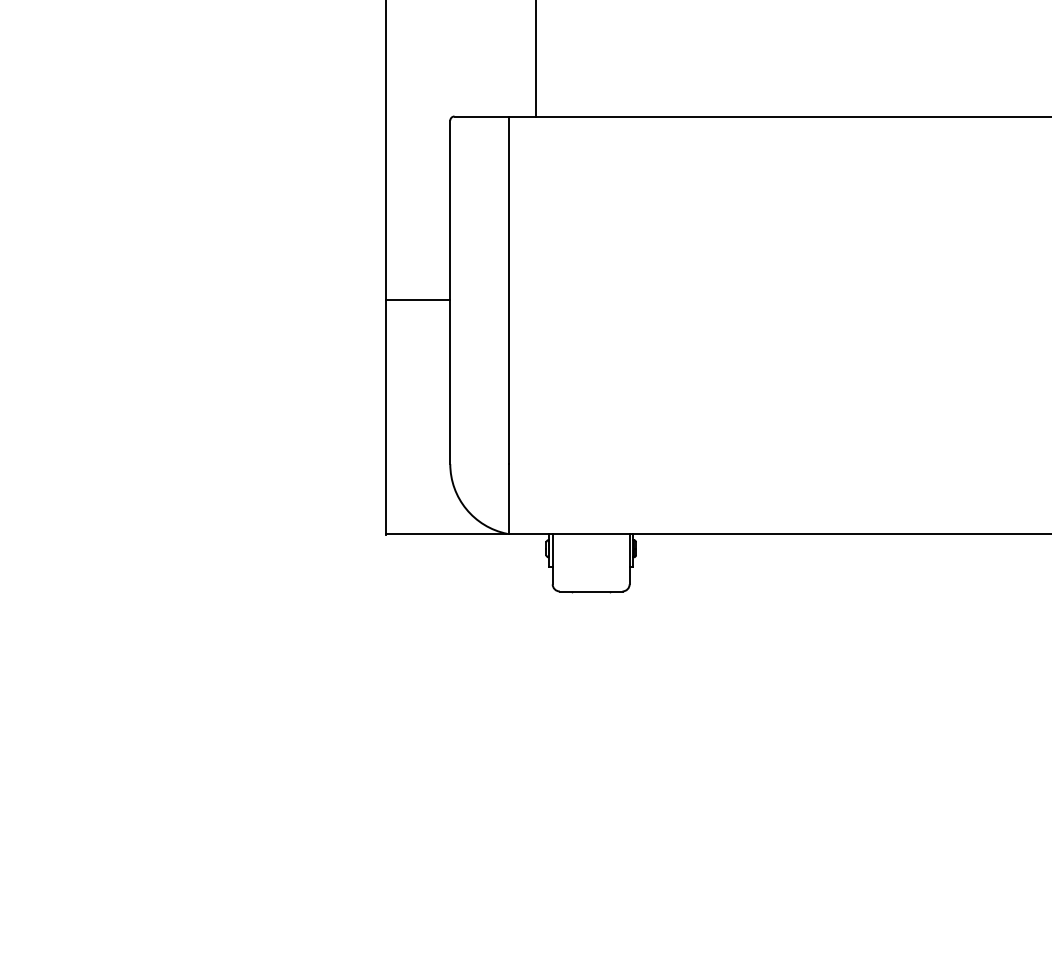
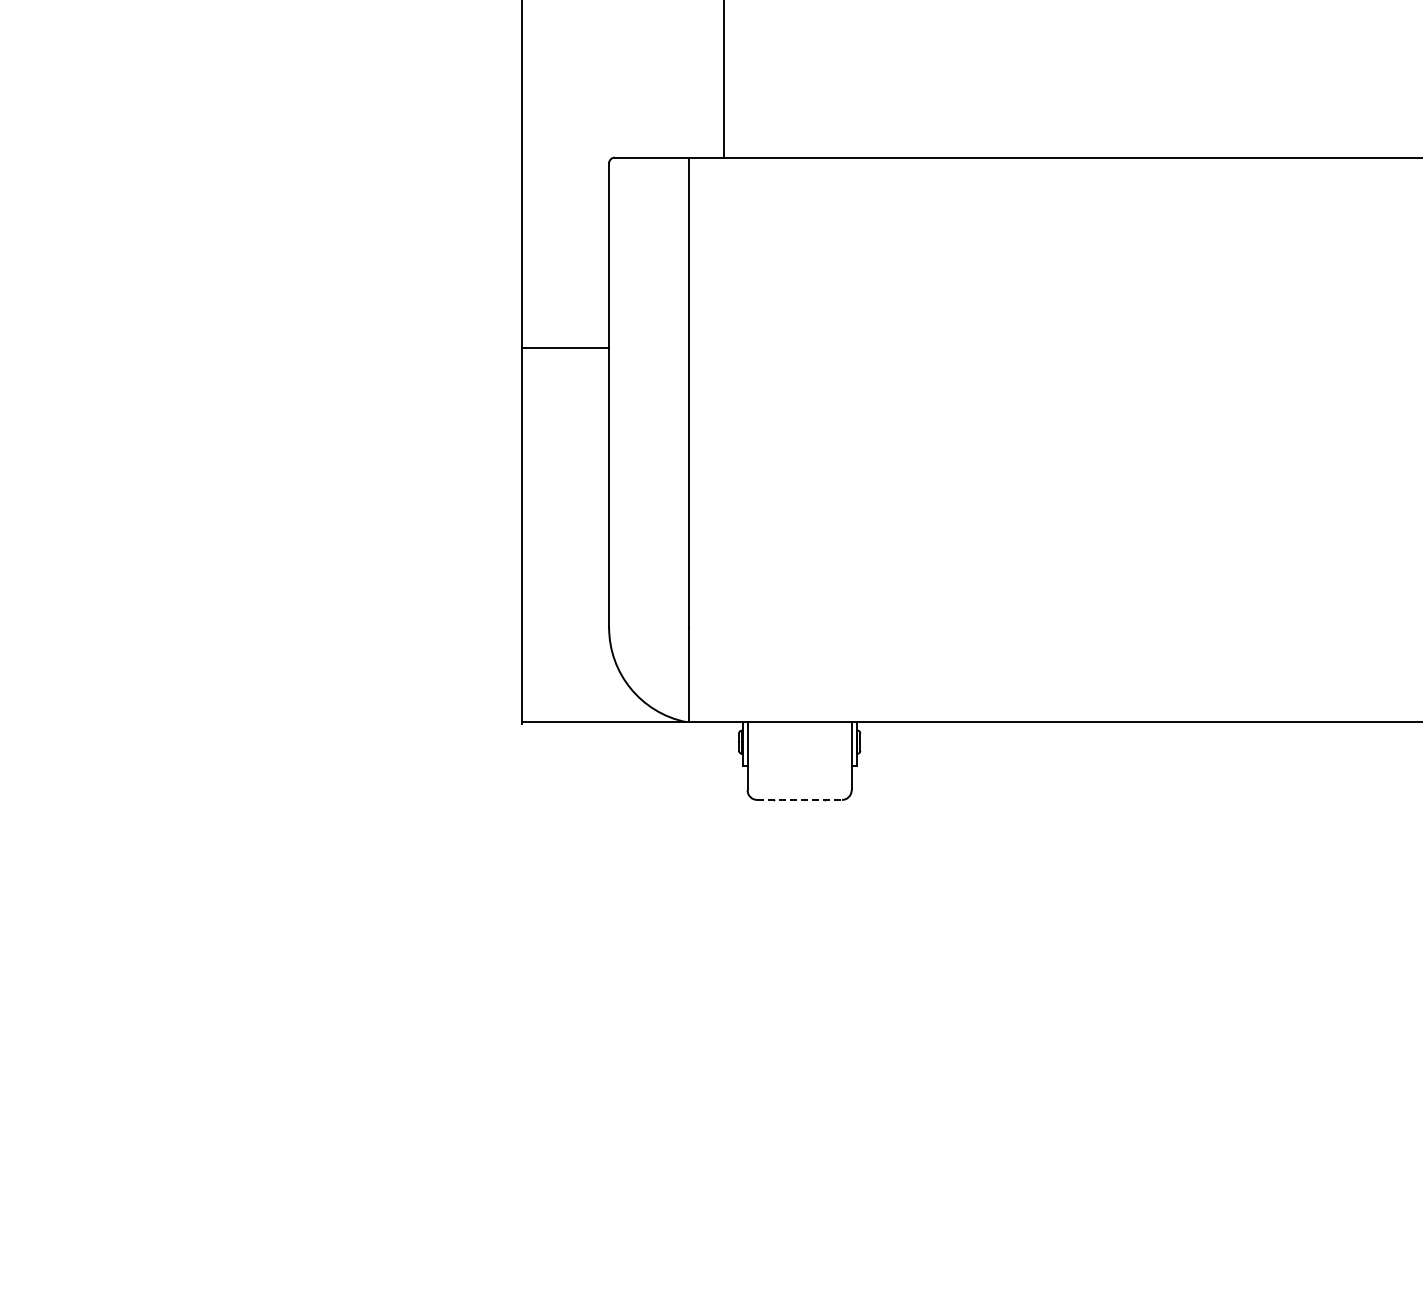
line: (418, 299) -> (565, 348), moved
line: (591, 591) -> (800, 800), solid -> dashed

